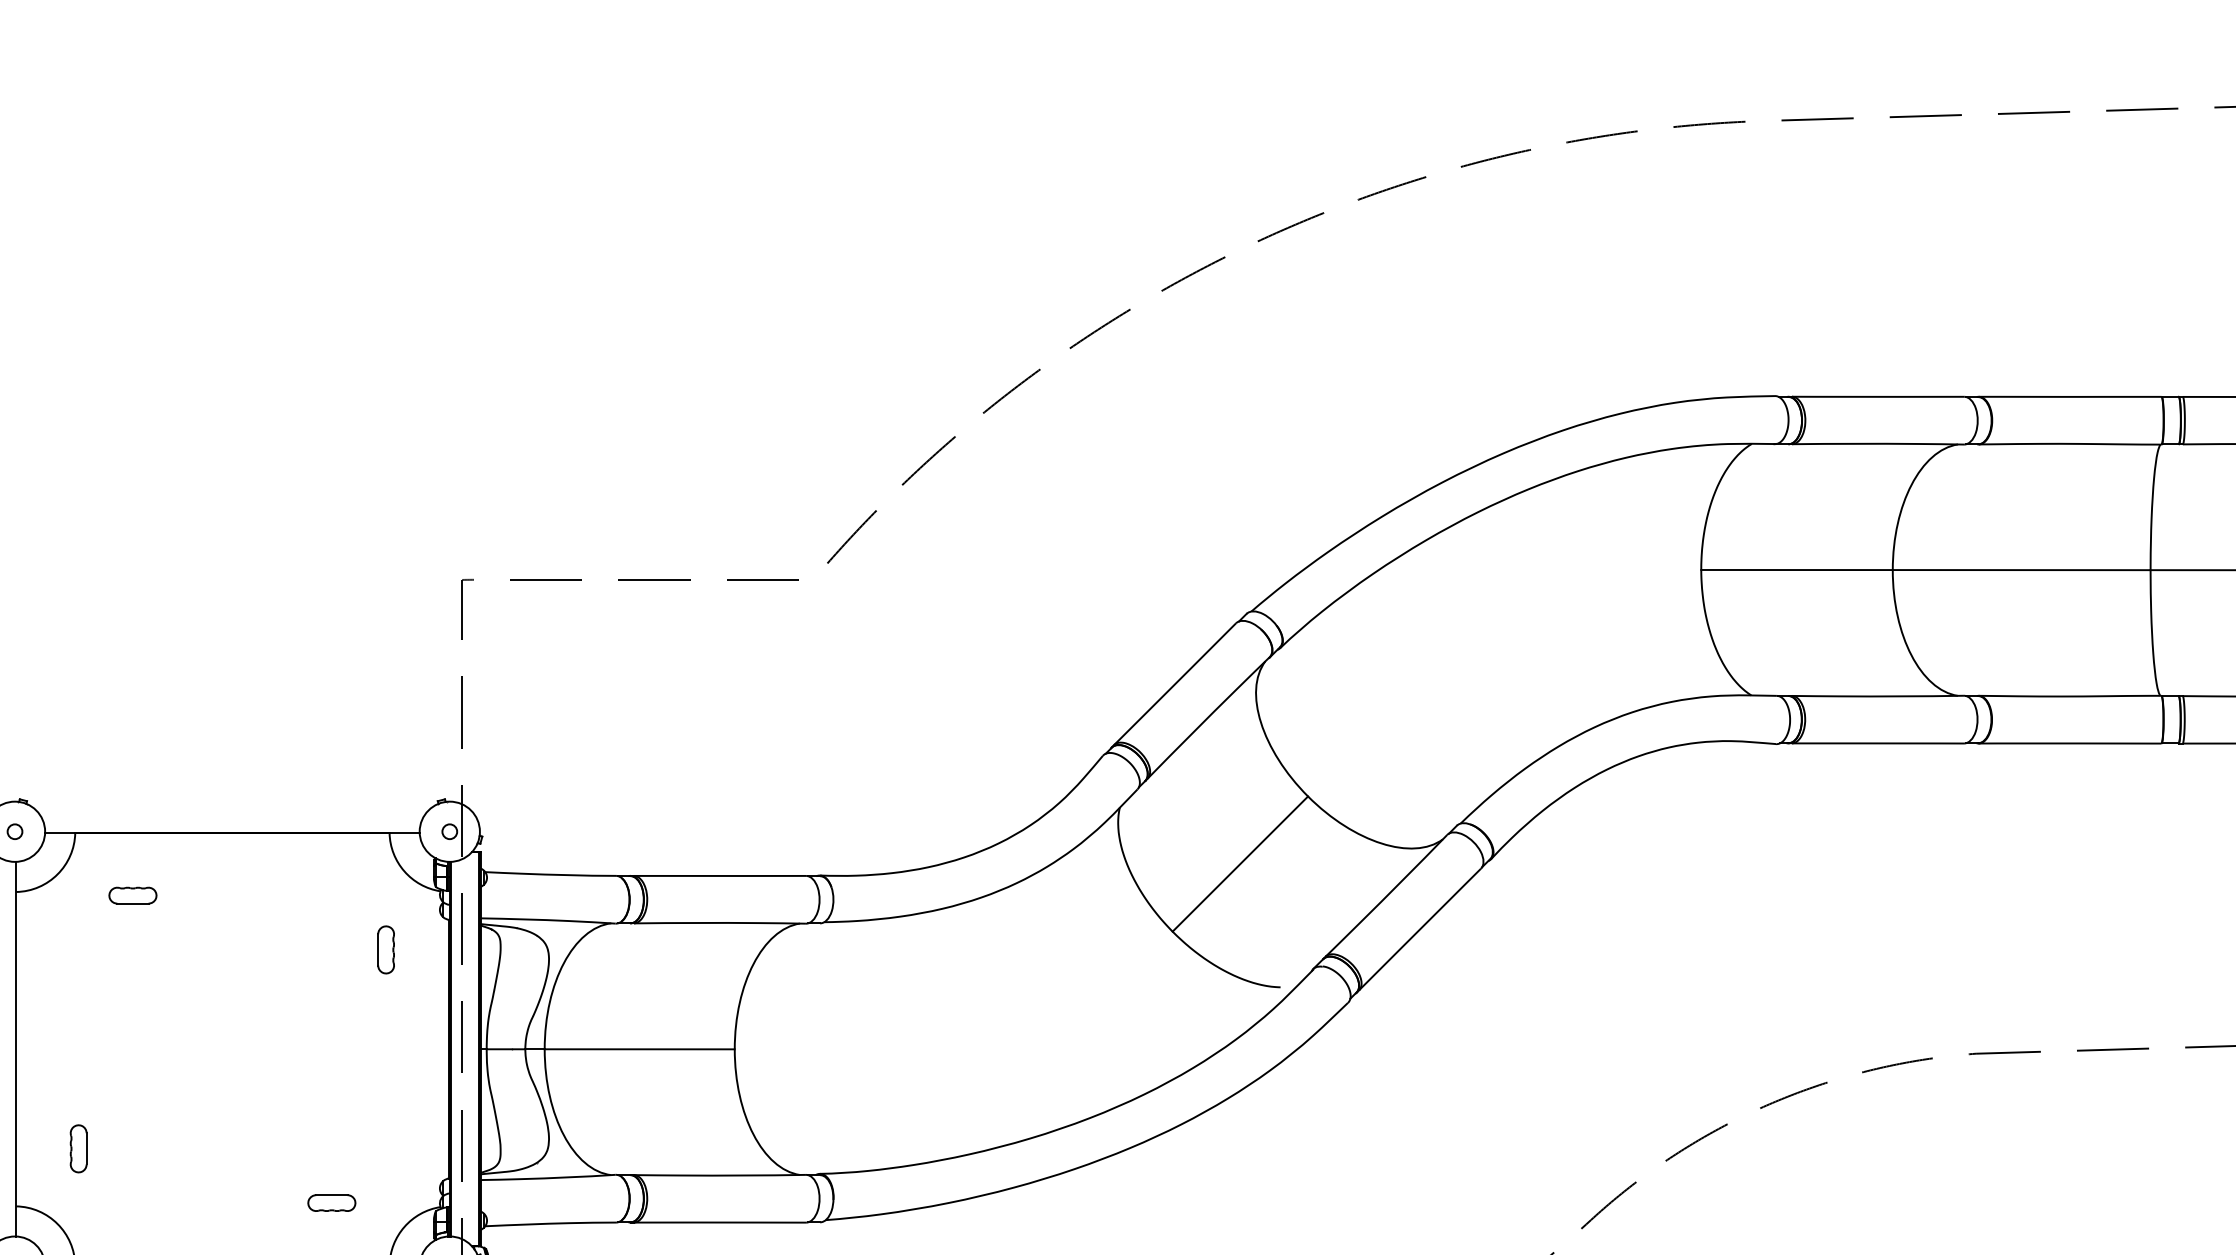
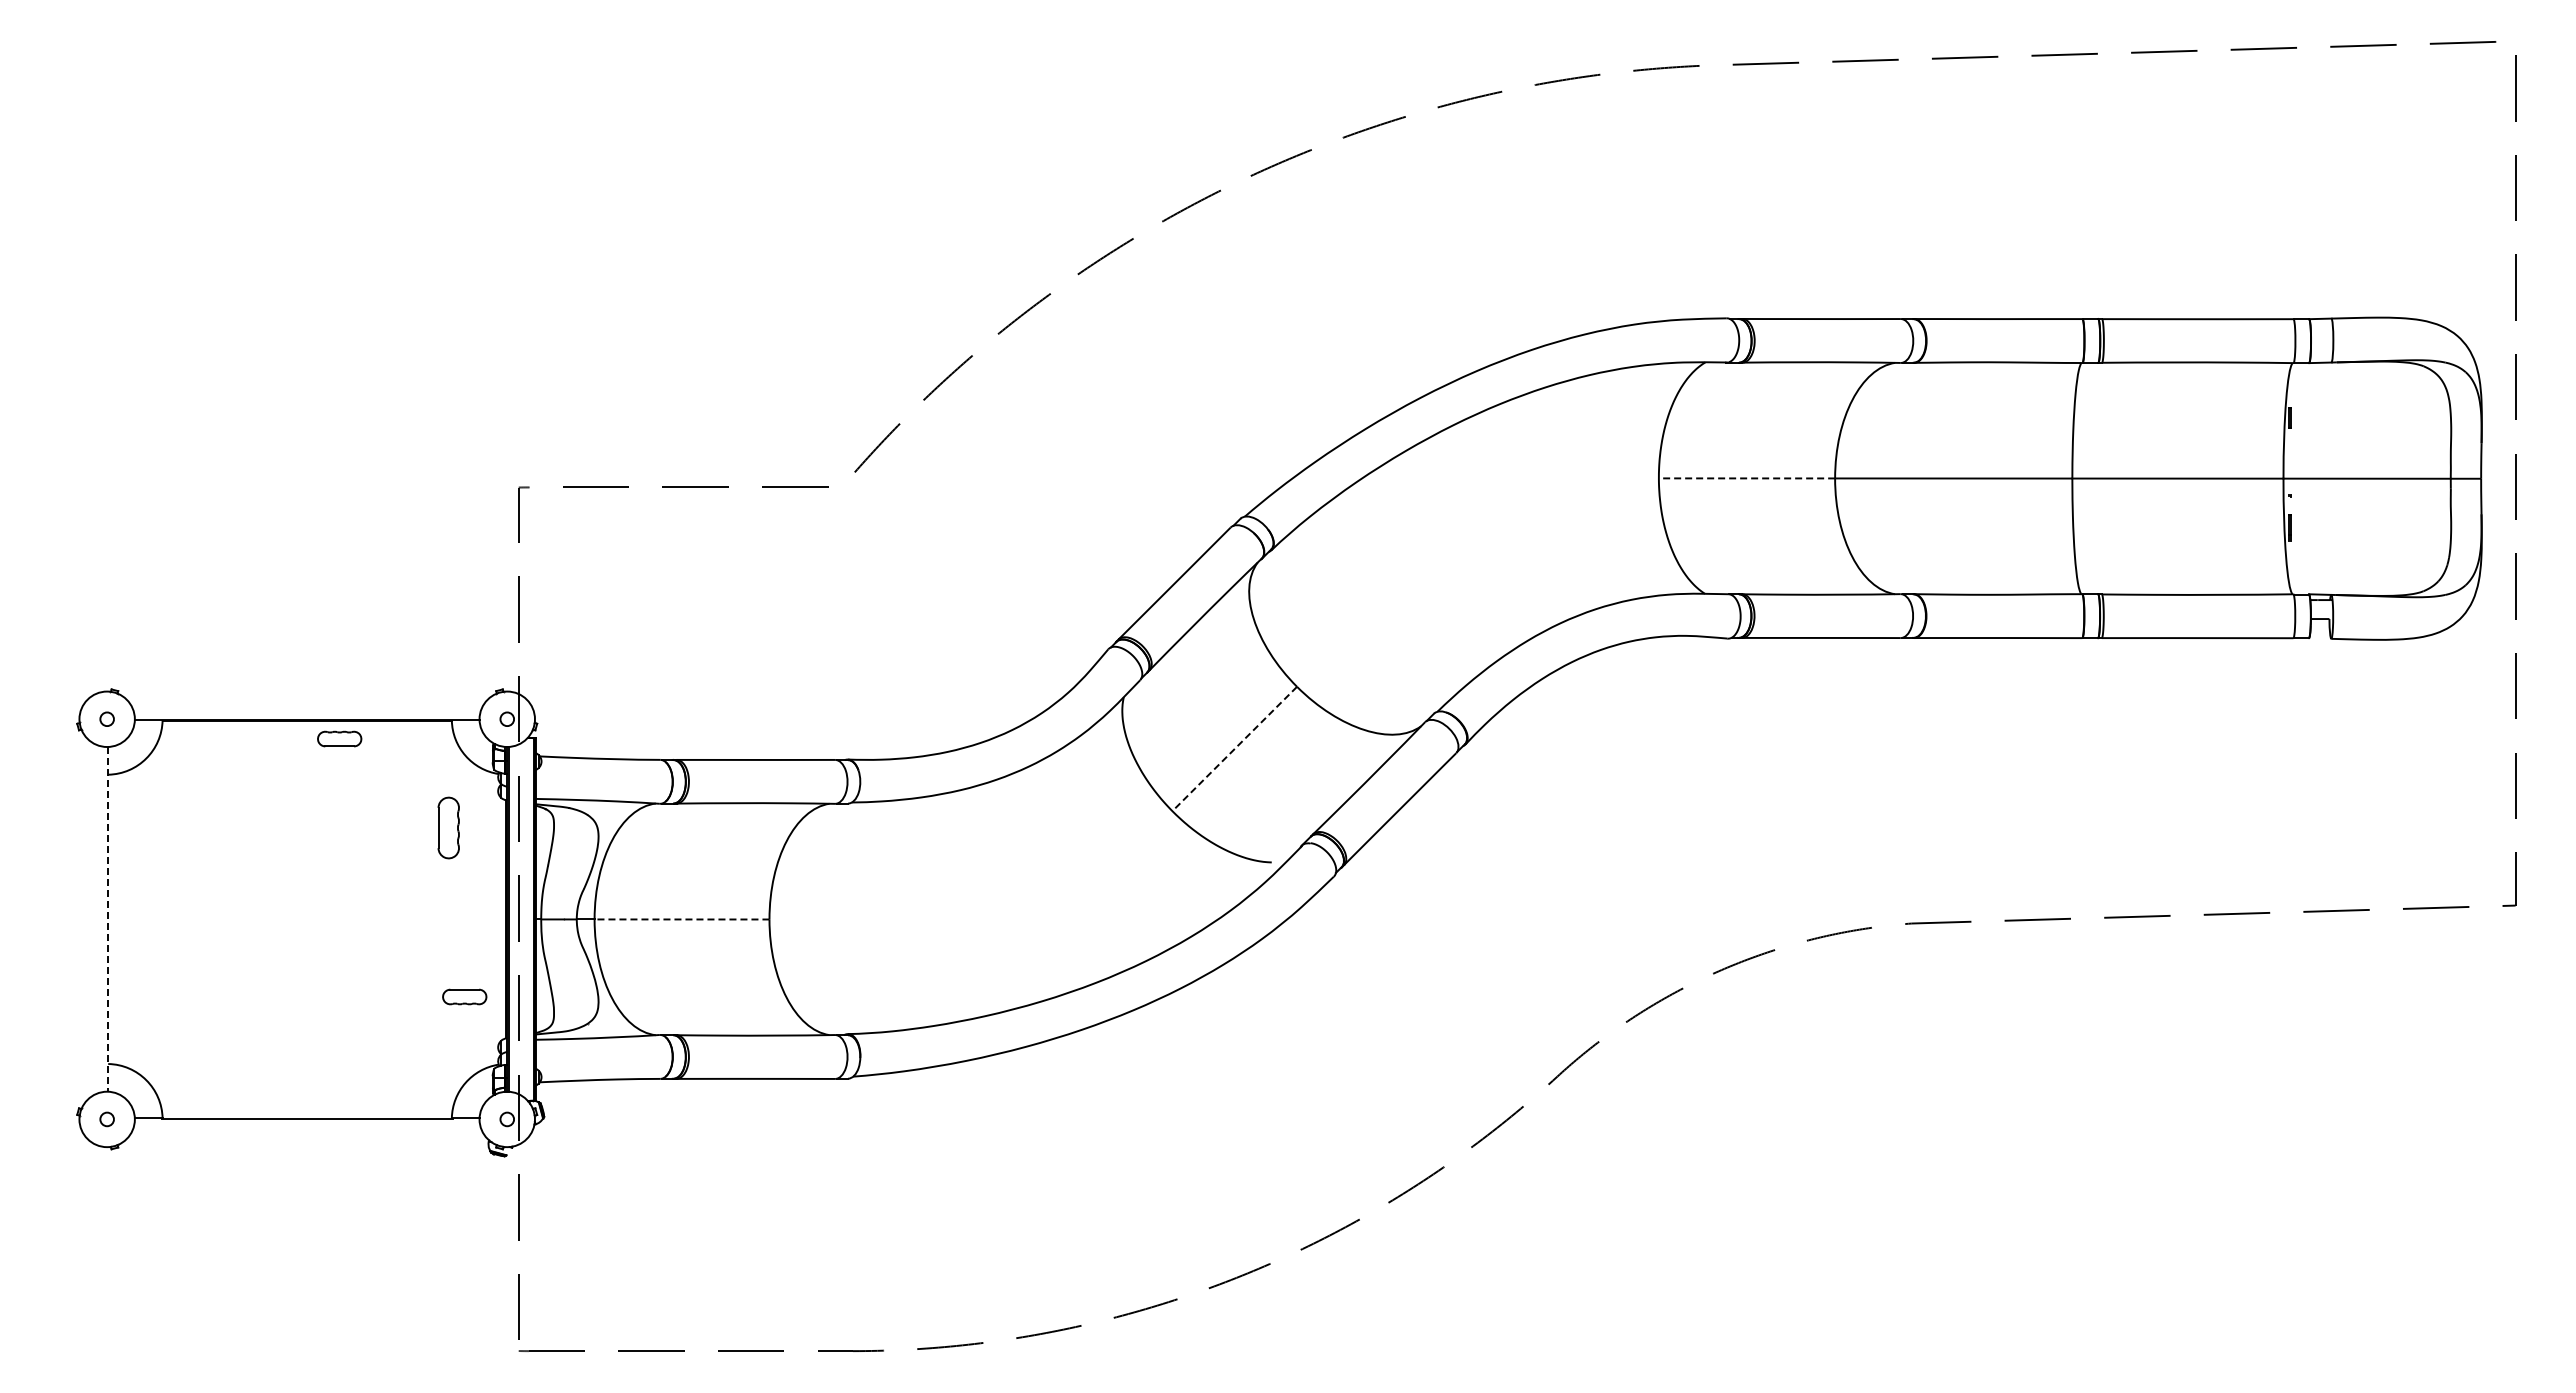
line: (1796, 570) -> (1746, 478), solid -> dashed
line: (1240, 864) -> (1234, 749), solid -> dashed
part: (132, 895) -> (339, 738), moved
part: (385, 949) -> (448, 827), size x1.4
line: (16, 1049) -> (108, 919), solid -> dashed
line: (639, 1049) -> (681, 919), solid -> dashed
part: (78, 1148) -> (165, 1010), removed
part: (331, 1202) -> (464, 996), moved

